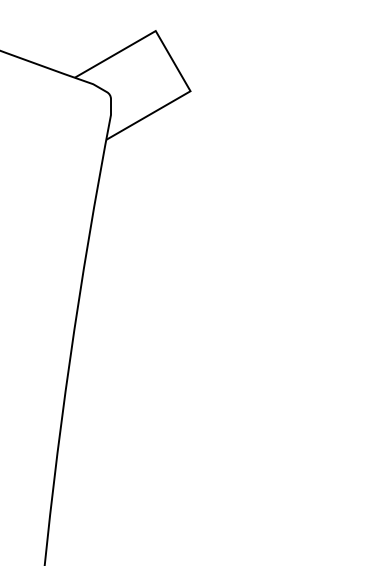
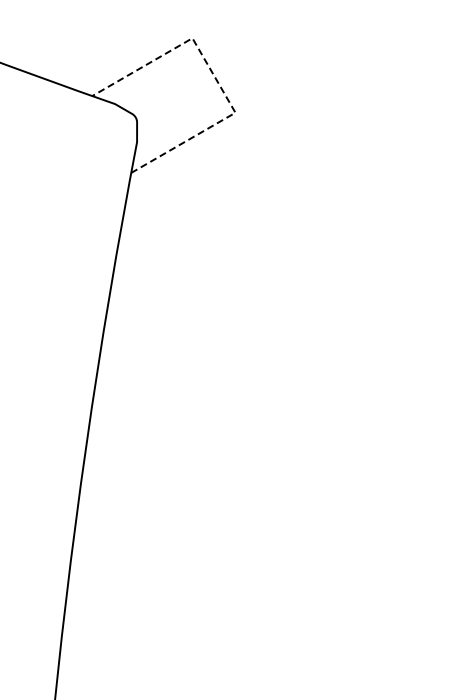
line: (174, 62) -> (215, 77), solid -> dashed

